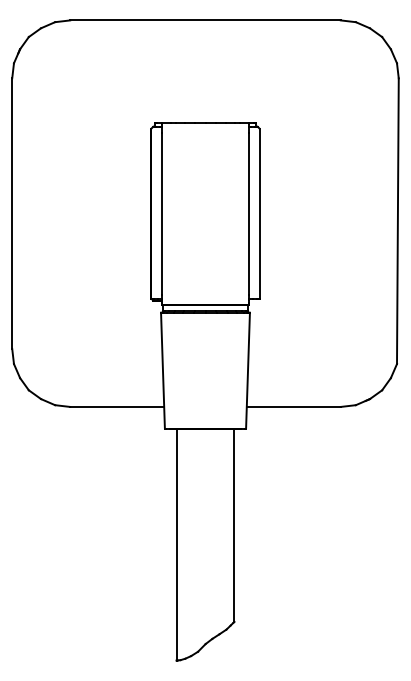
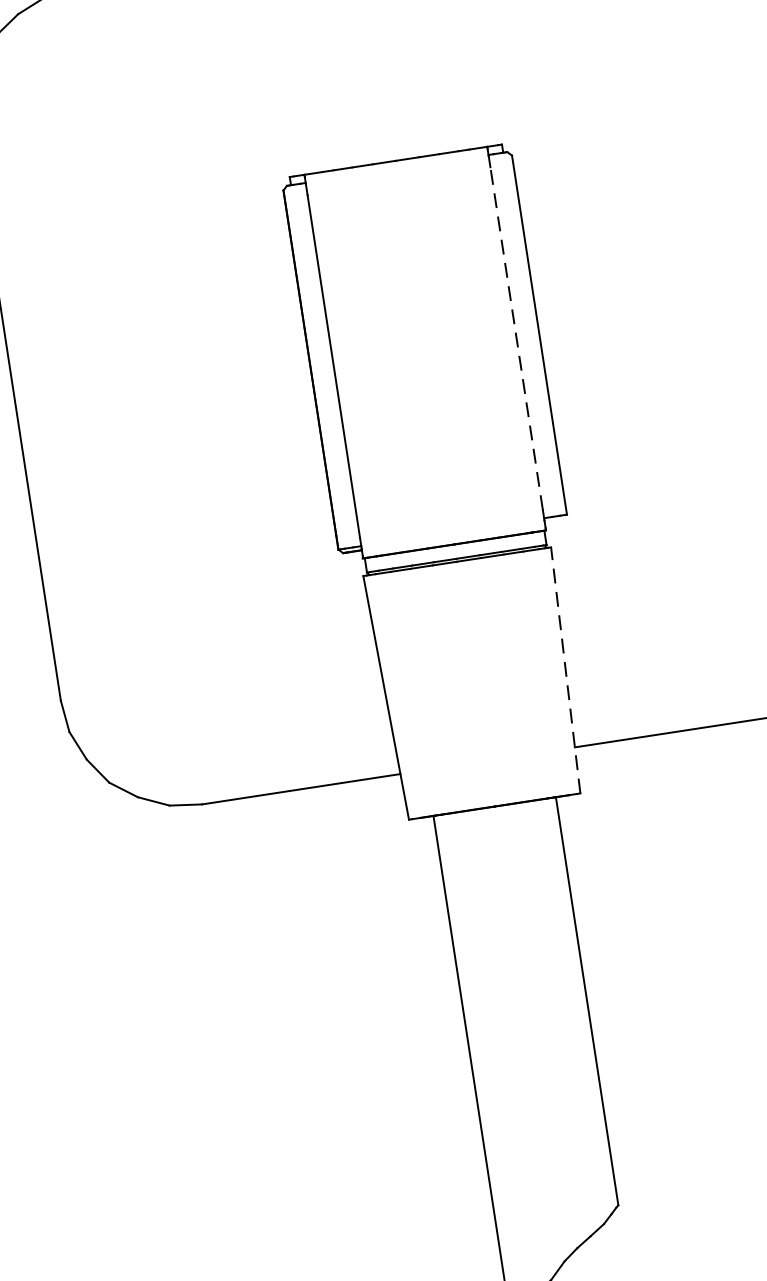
line: (248, 213) -> (515, 338), solid -> dashed
line: (248, 370) -> (566, 669), solid -> dashed

